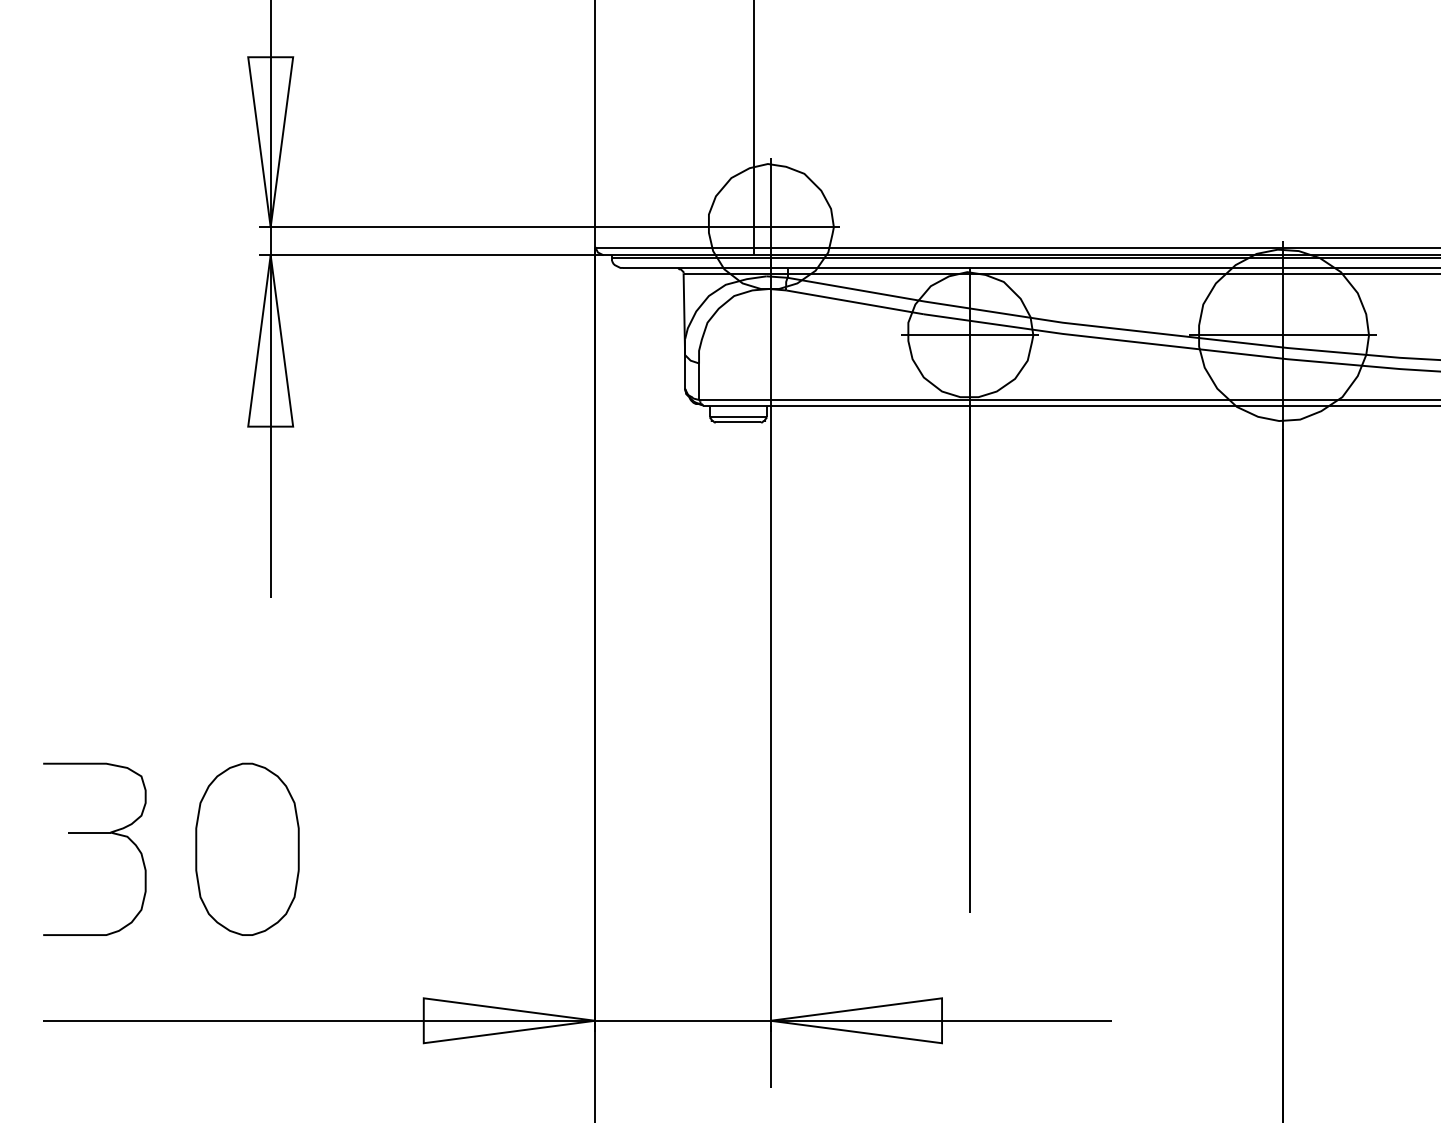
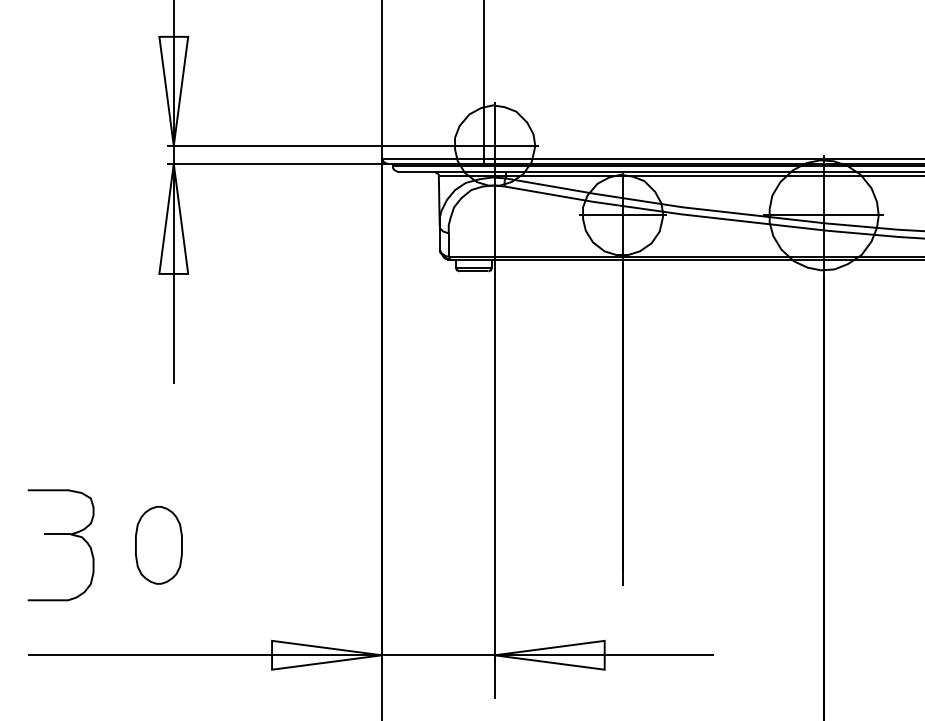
part: (246, 849) -> (158, 545), size x0.7

